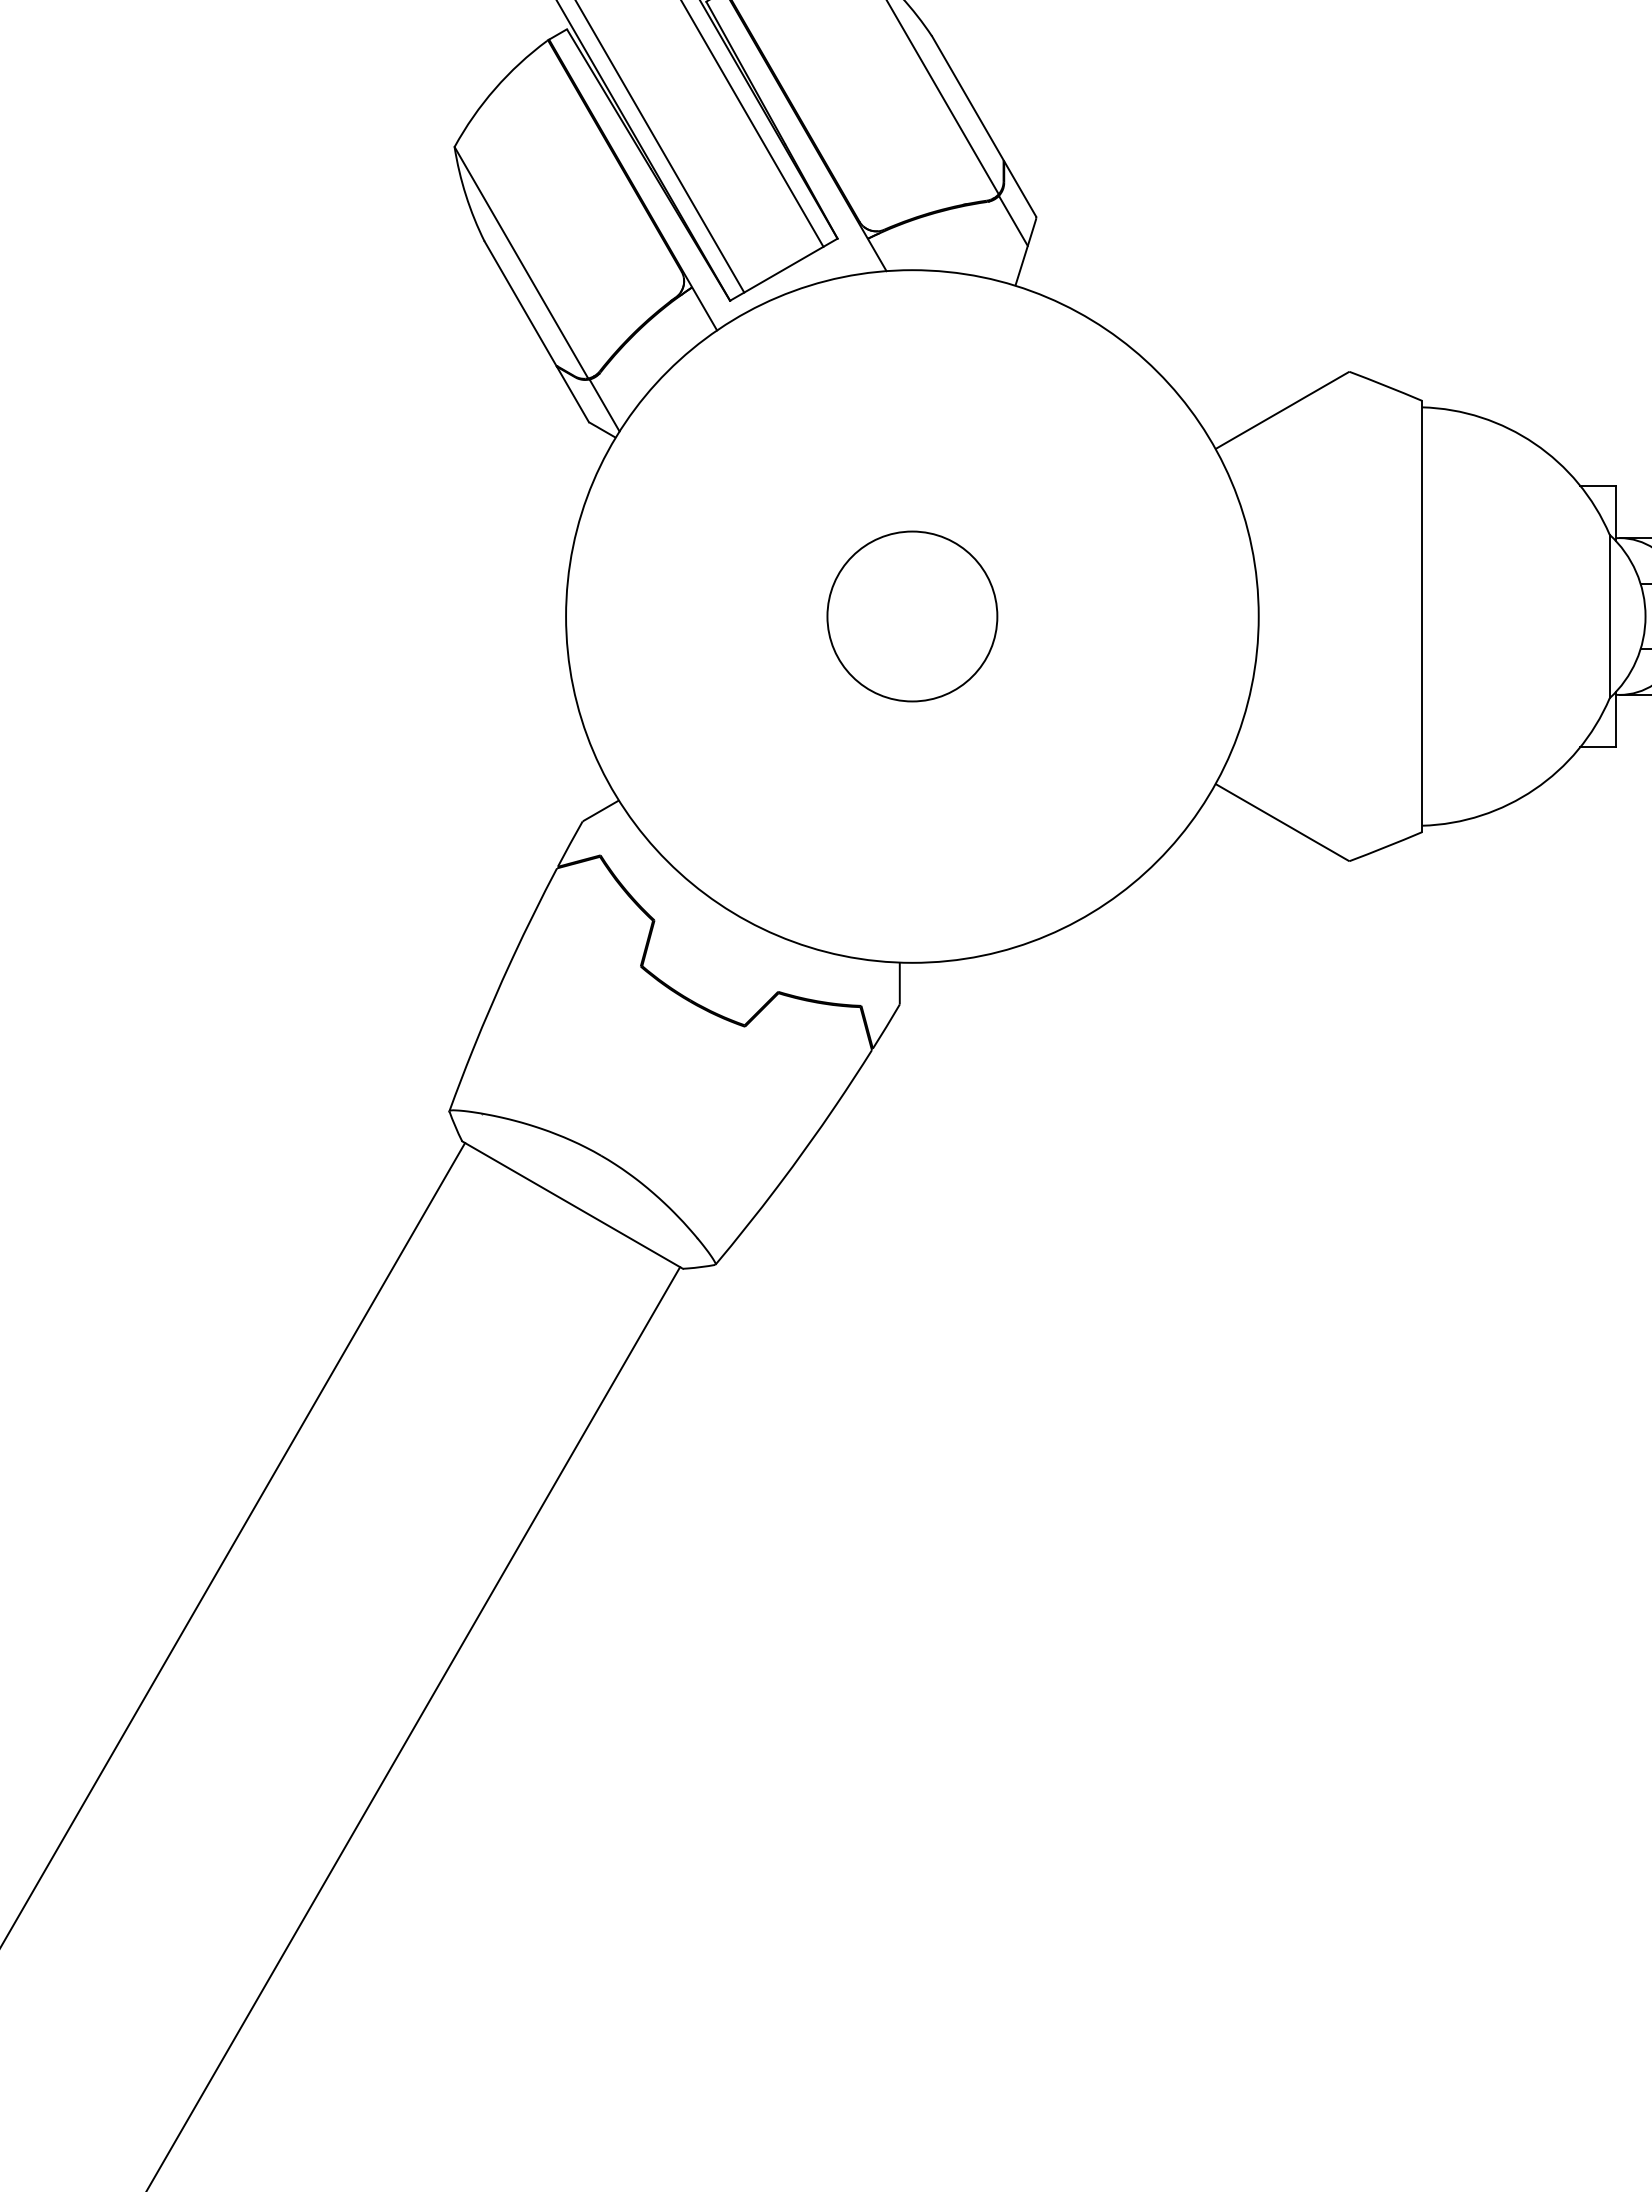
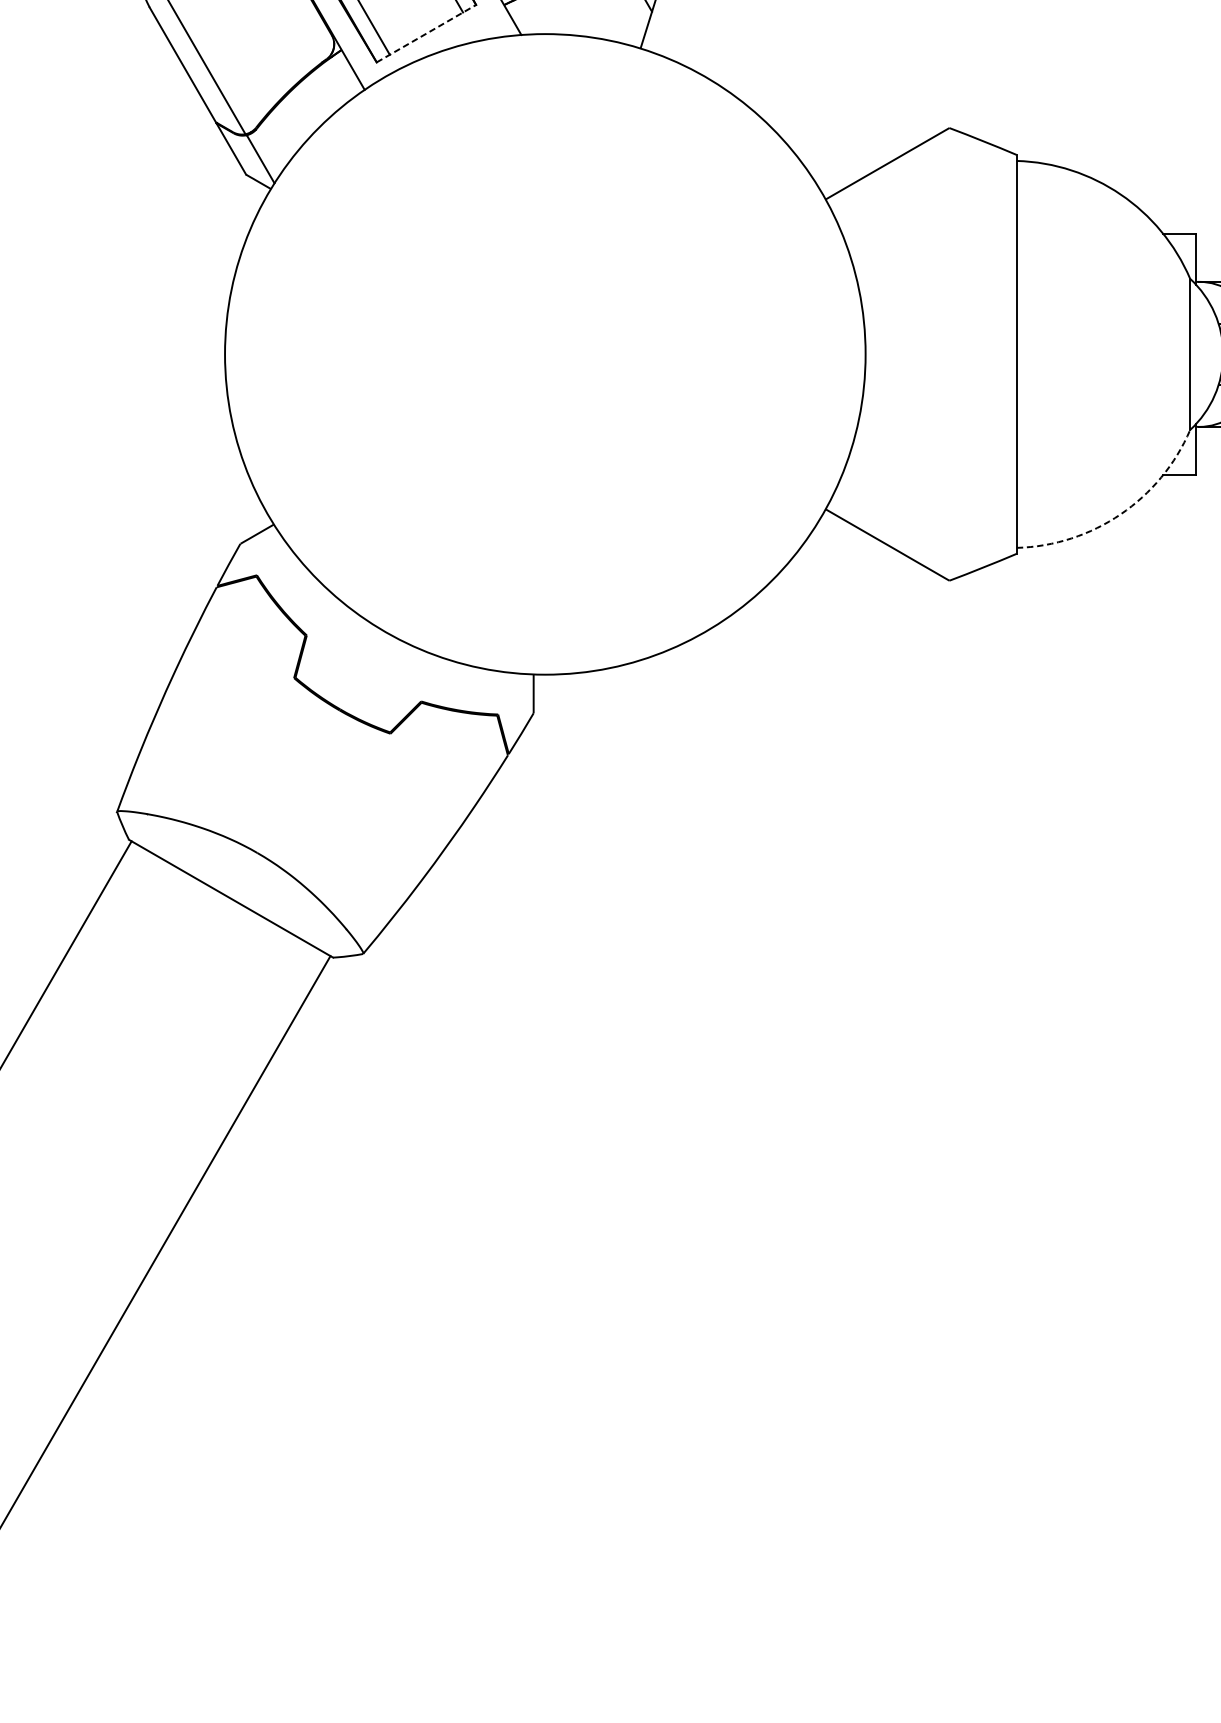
line: (784, 269) -> (427, 33), solid -> dashed
circle: (912, 616) -> (545, 354), removed
arc: (1534, 789) -> (1120, 514), solid -> dashed

